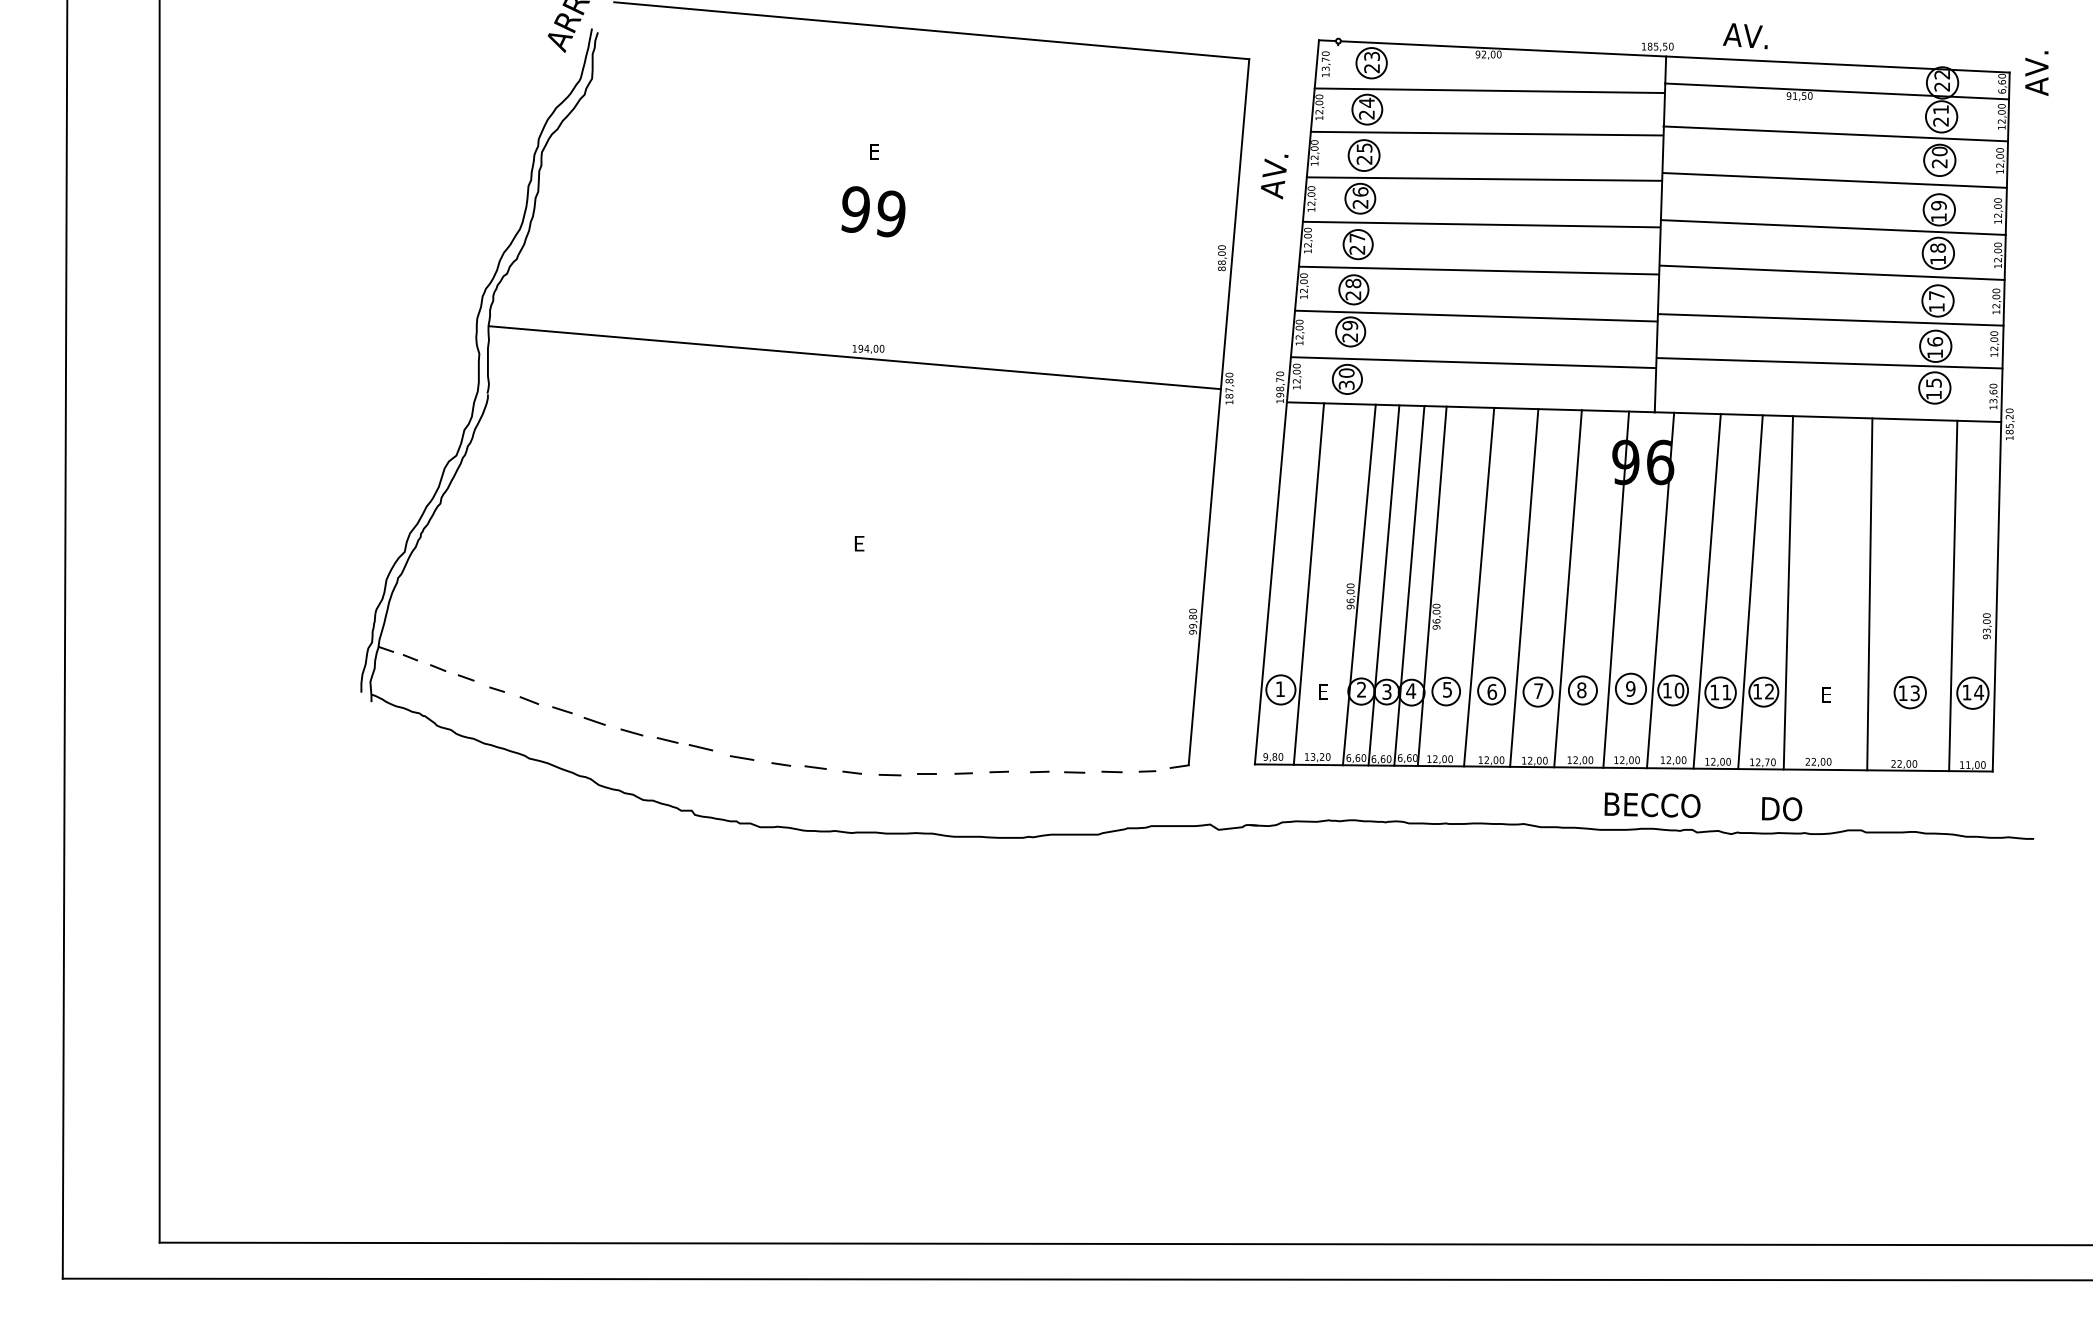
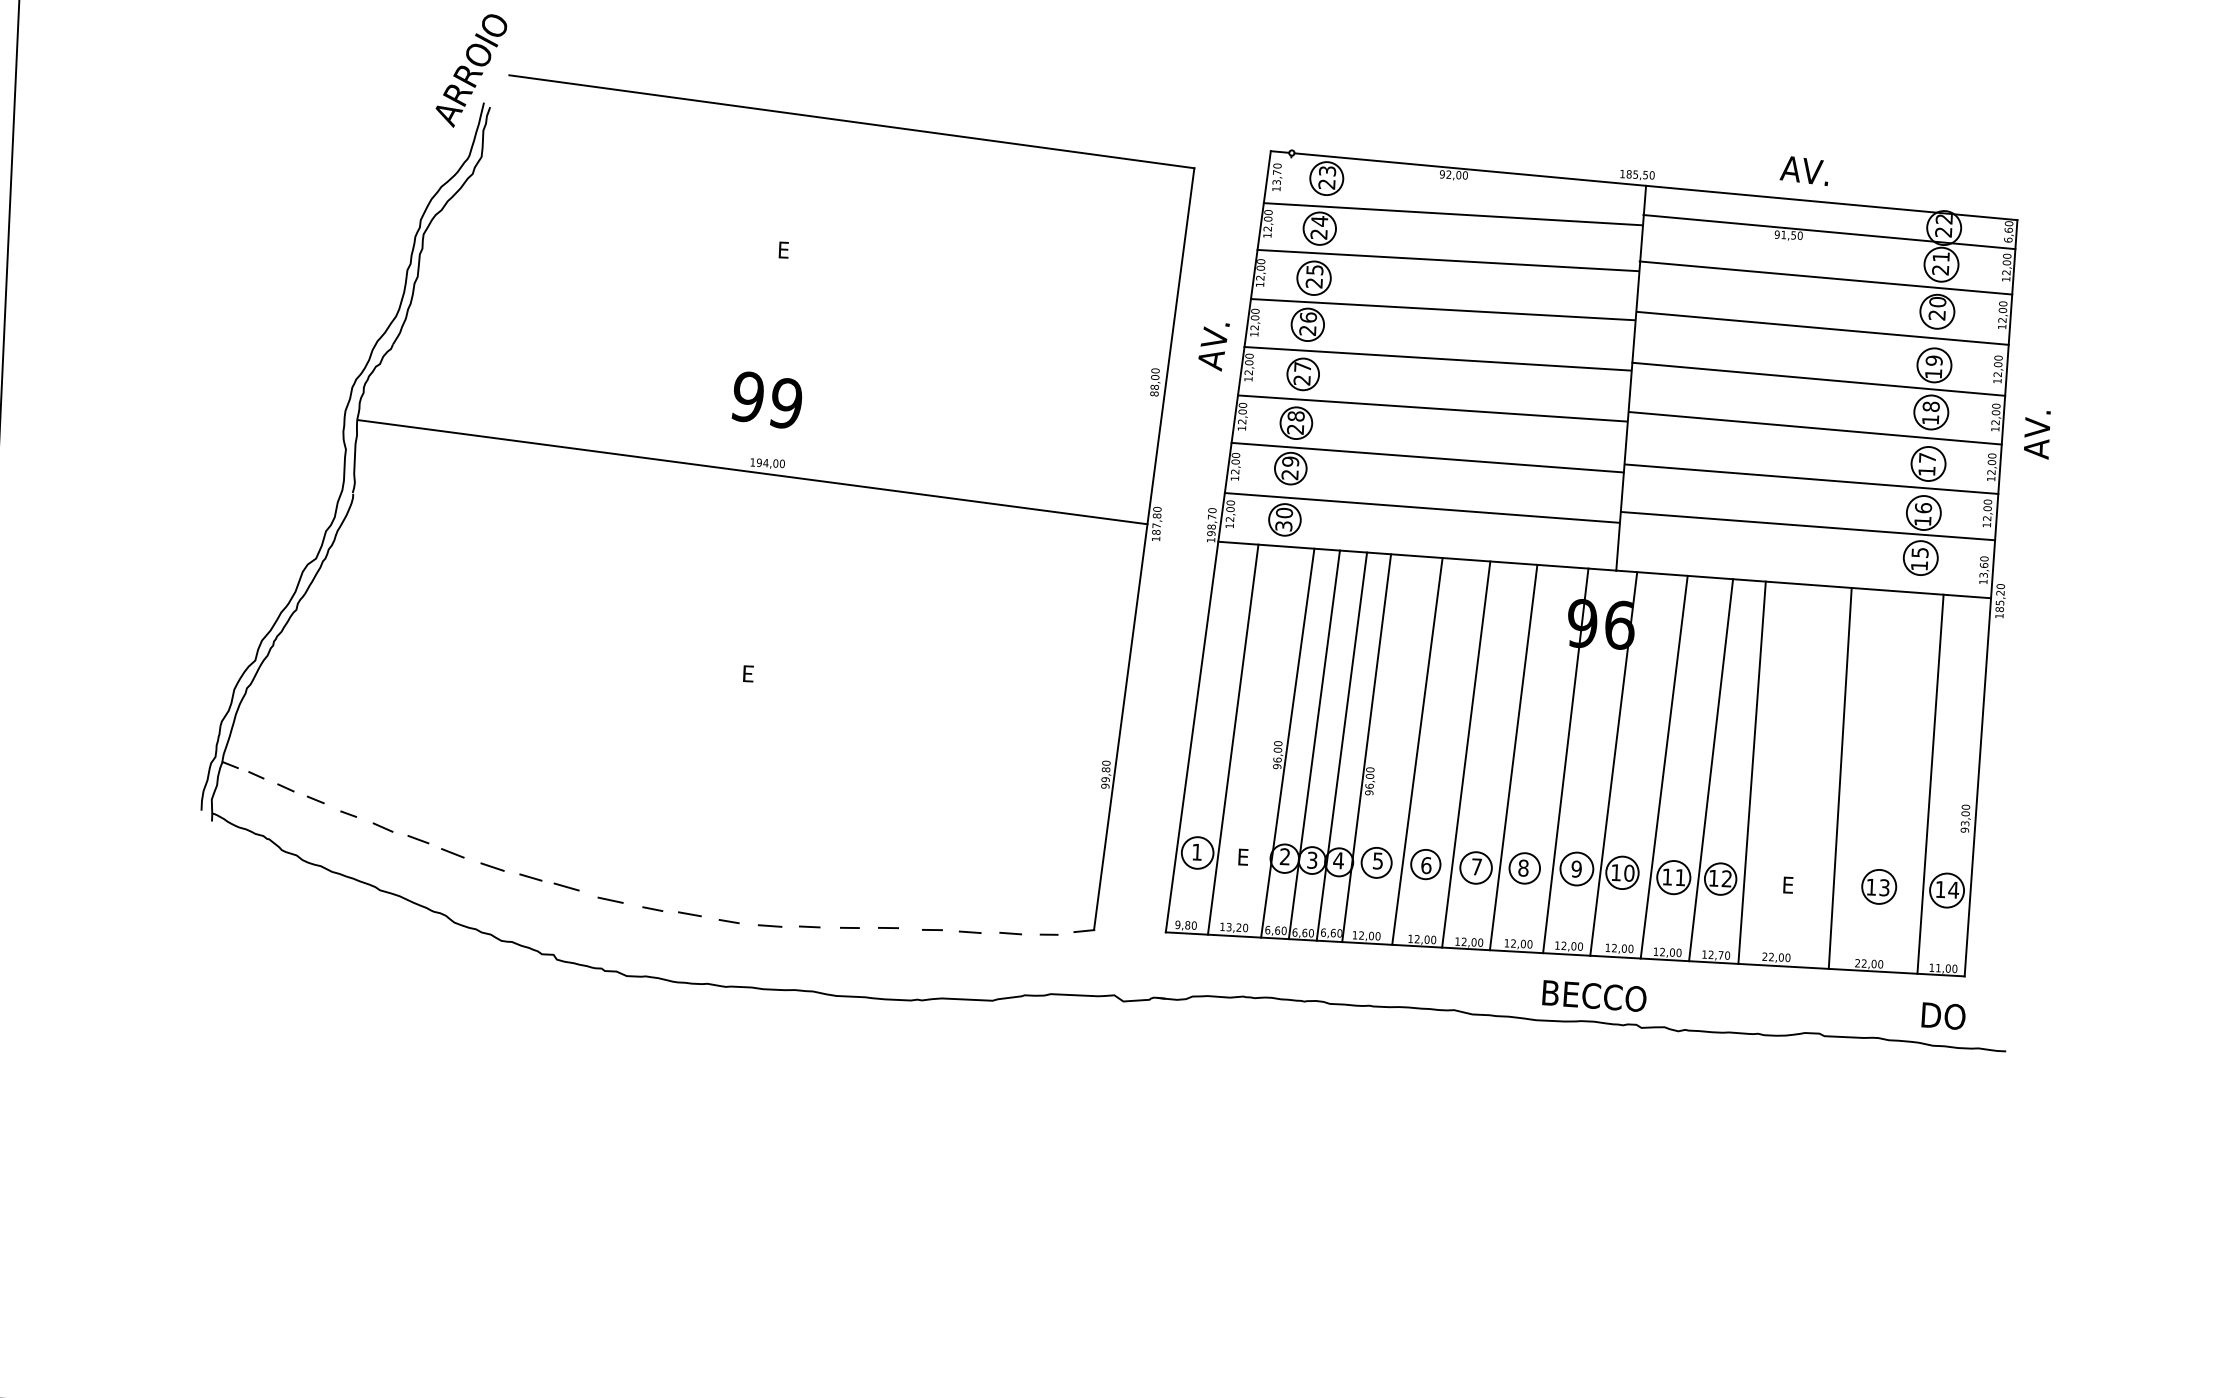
text: (1745, 36) -> (1804, 171), moved
text: (2036, 73) -> (2036, 434), moved
text: (1274, 176) -> (1213, 346), moved
text: (873, 211) -> (767, 399), moved
text: (1782, 809) -> (1944, 1016), moved

